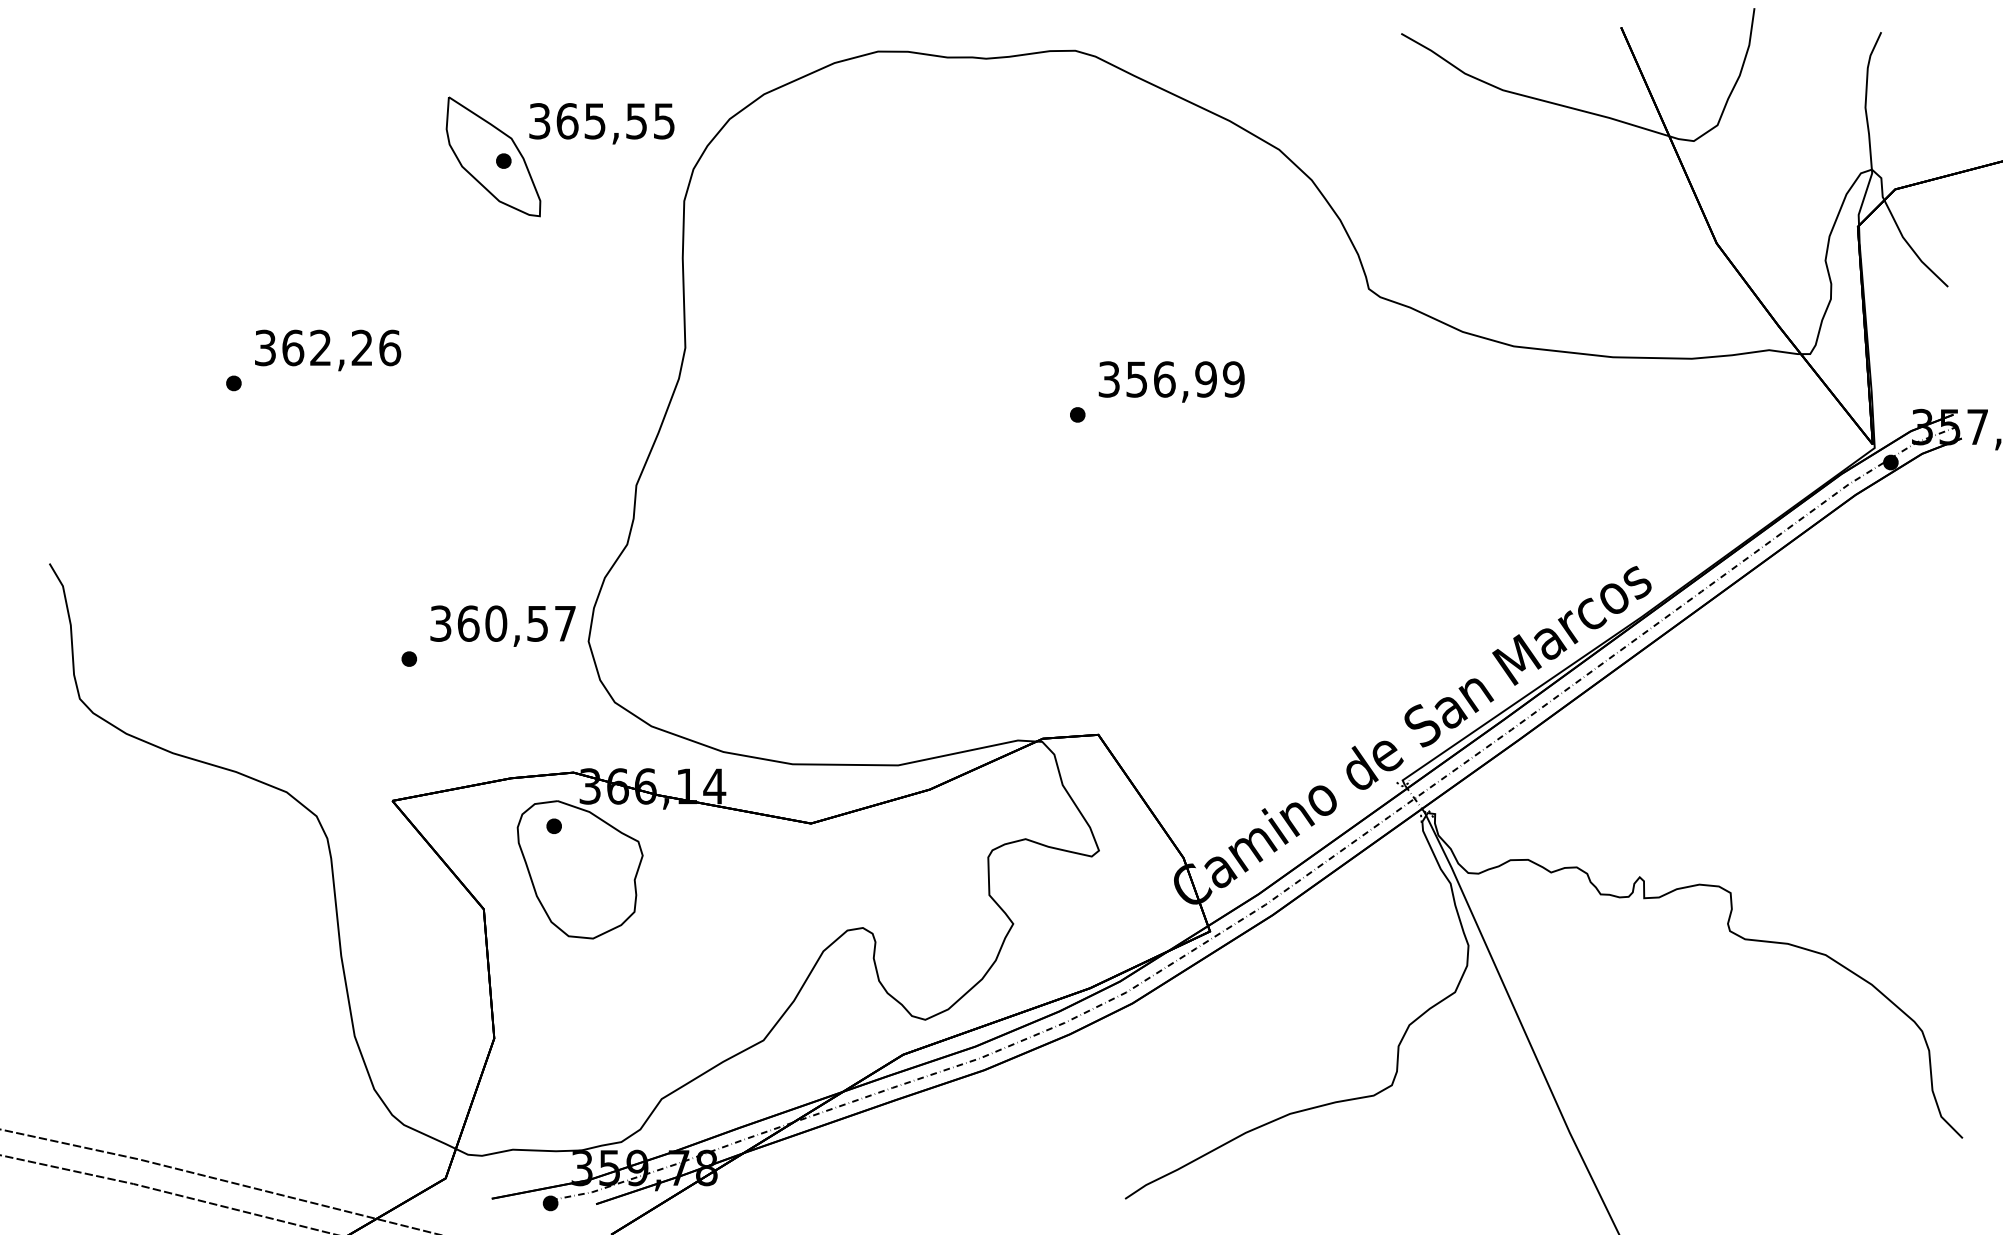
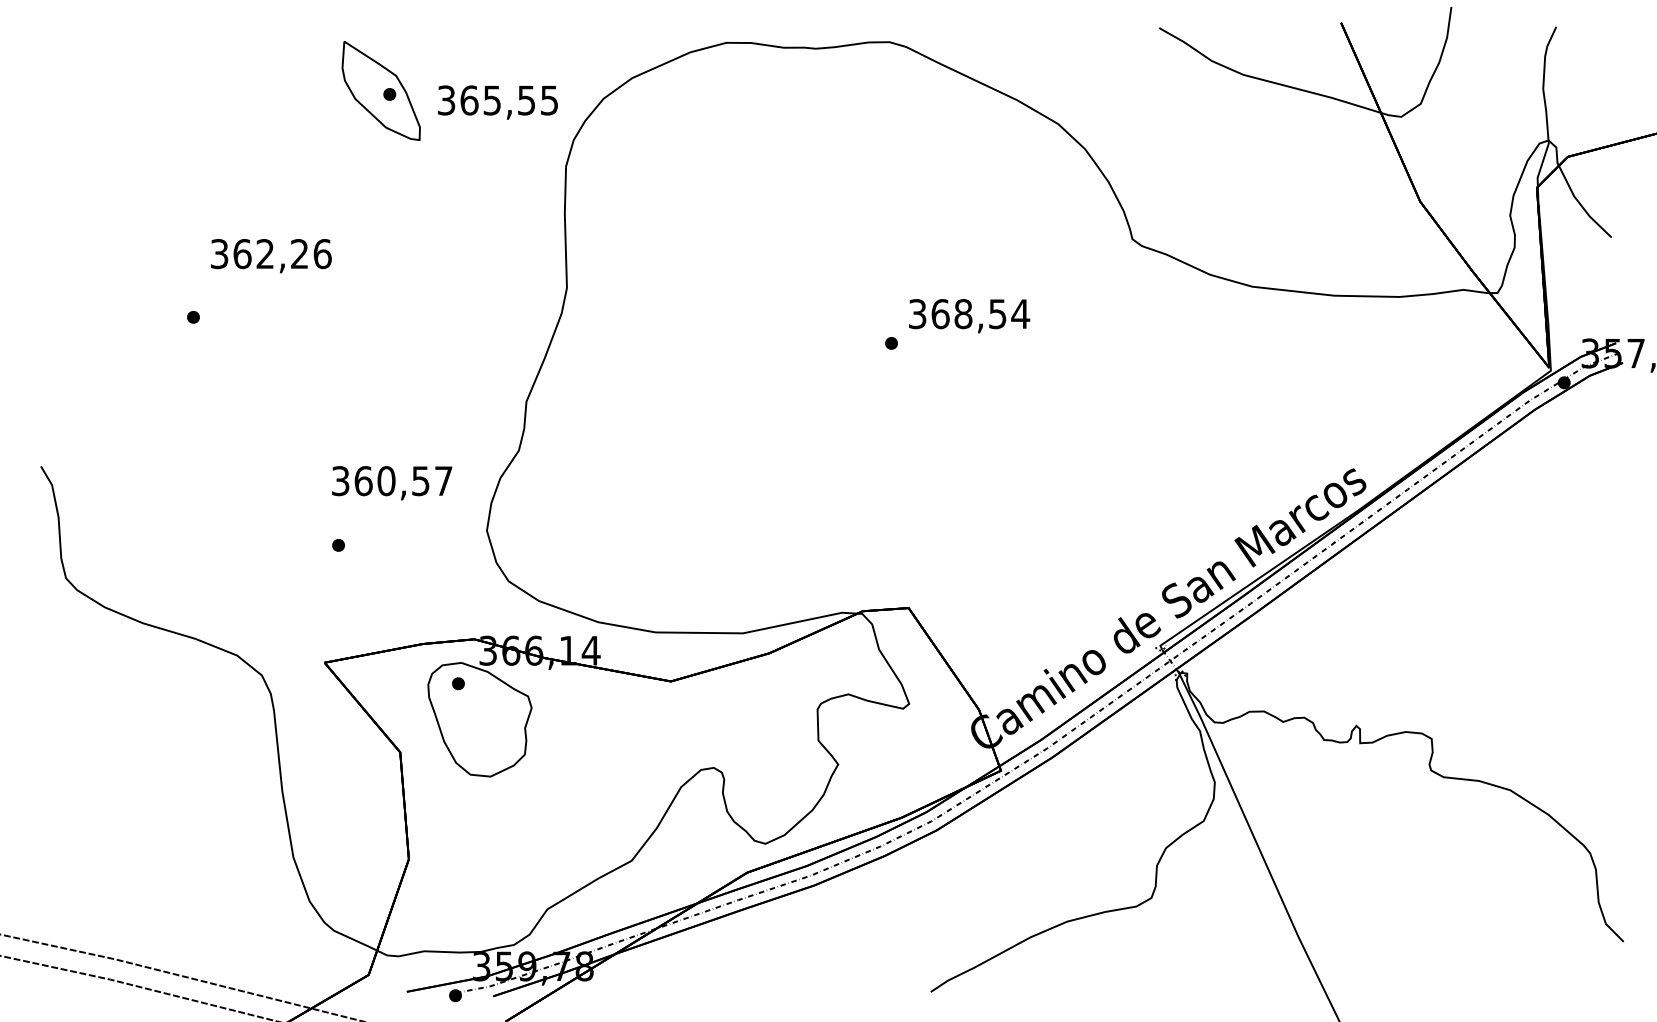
part: (492, 156) -> (380, 90), moved
text: (328, 350) -> (271, 256), moved
text: (1185, 379) -> (980, 314), 356,99 -> 368,54
text: (503, 626) -> (392, 483), moved

